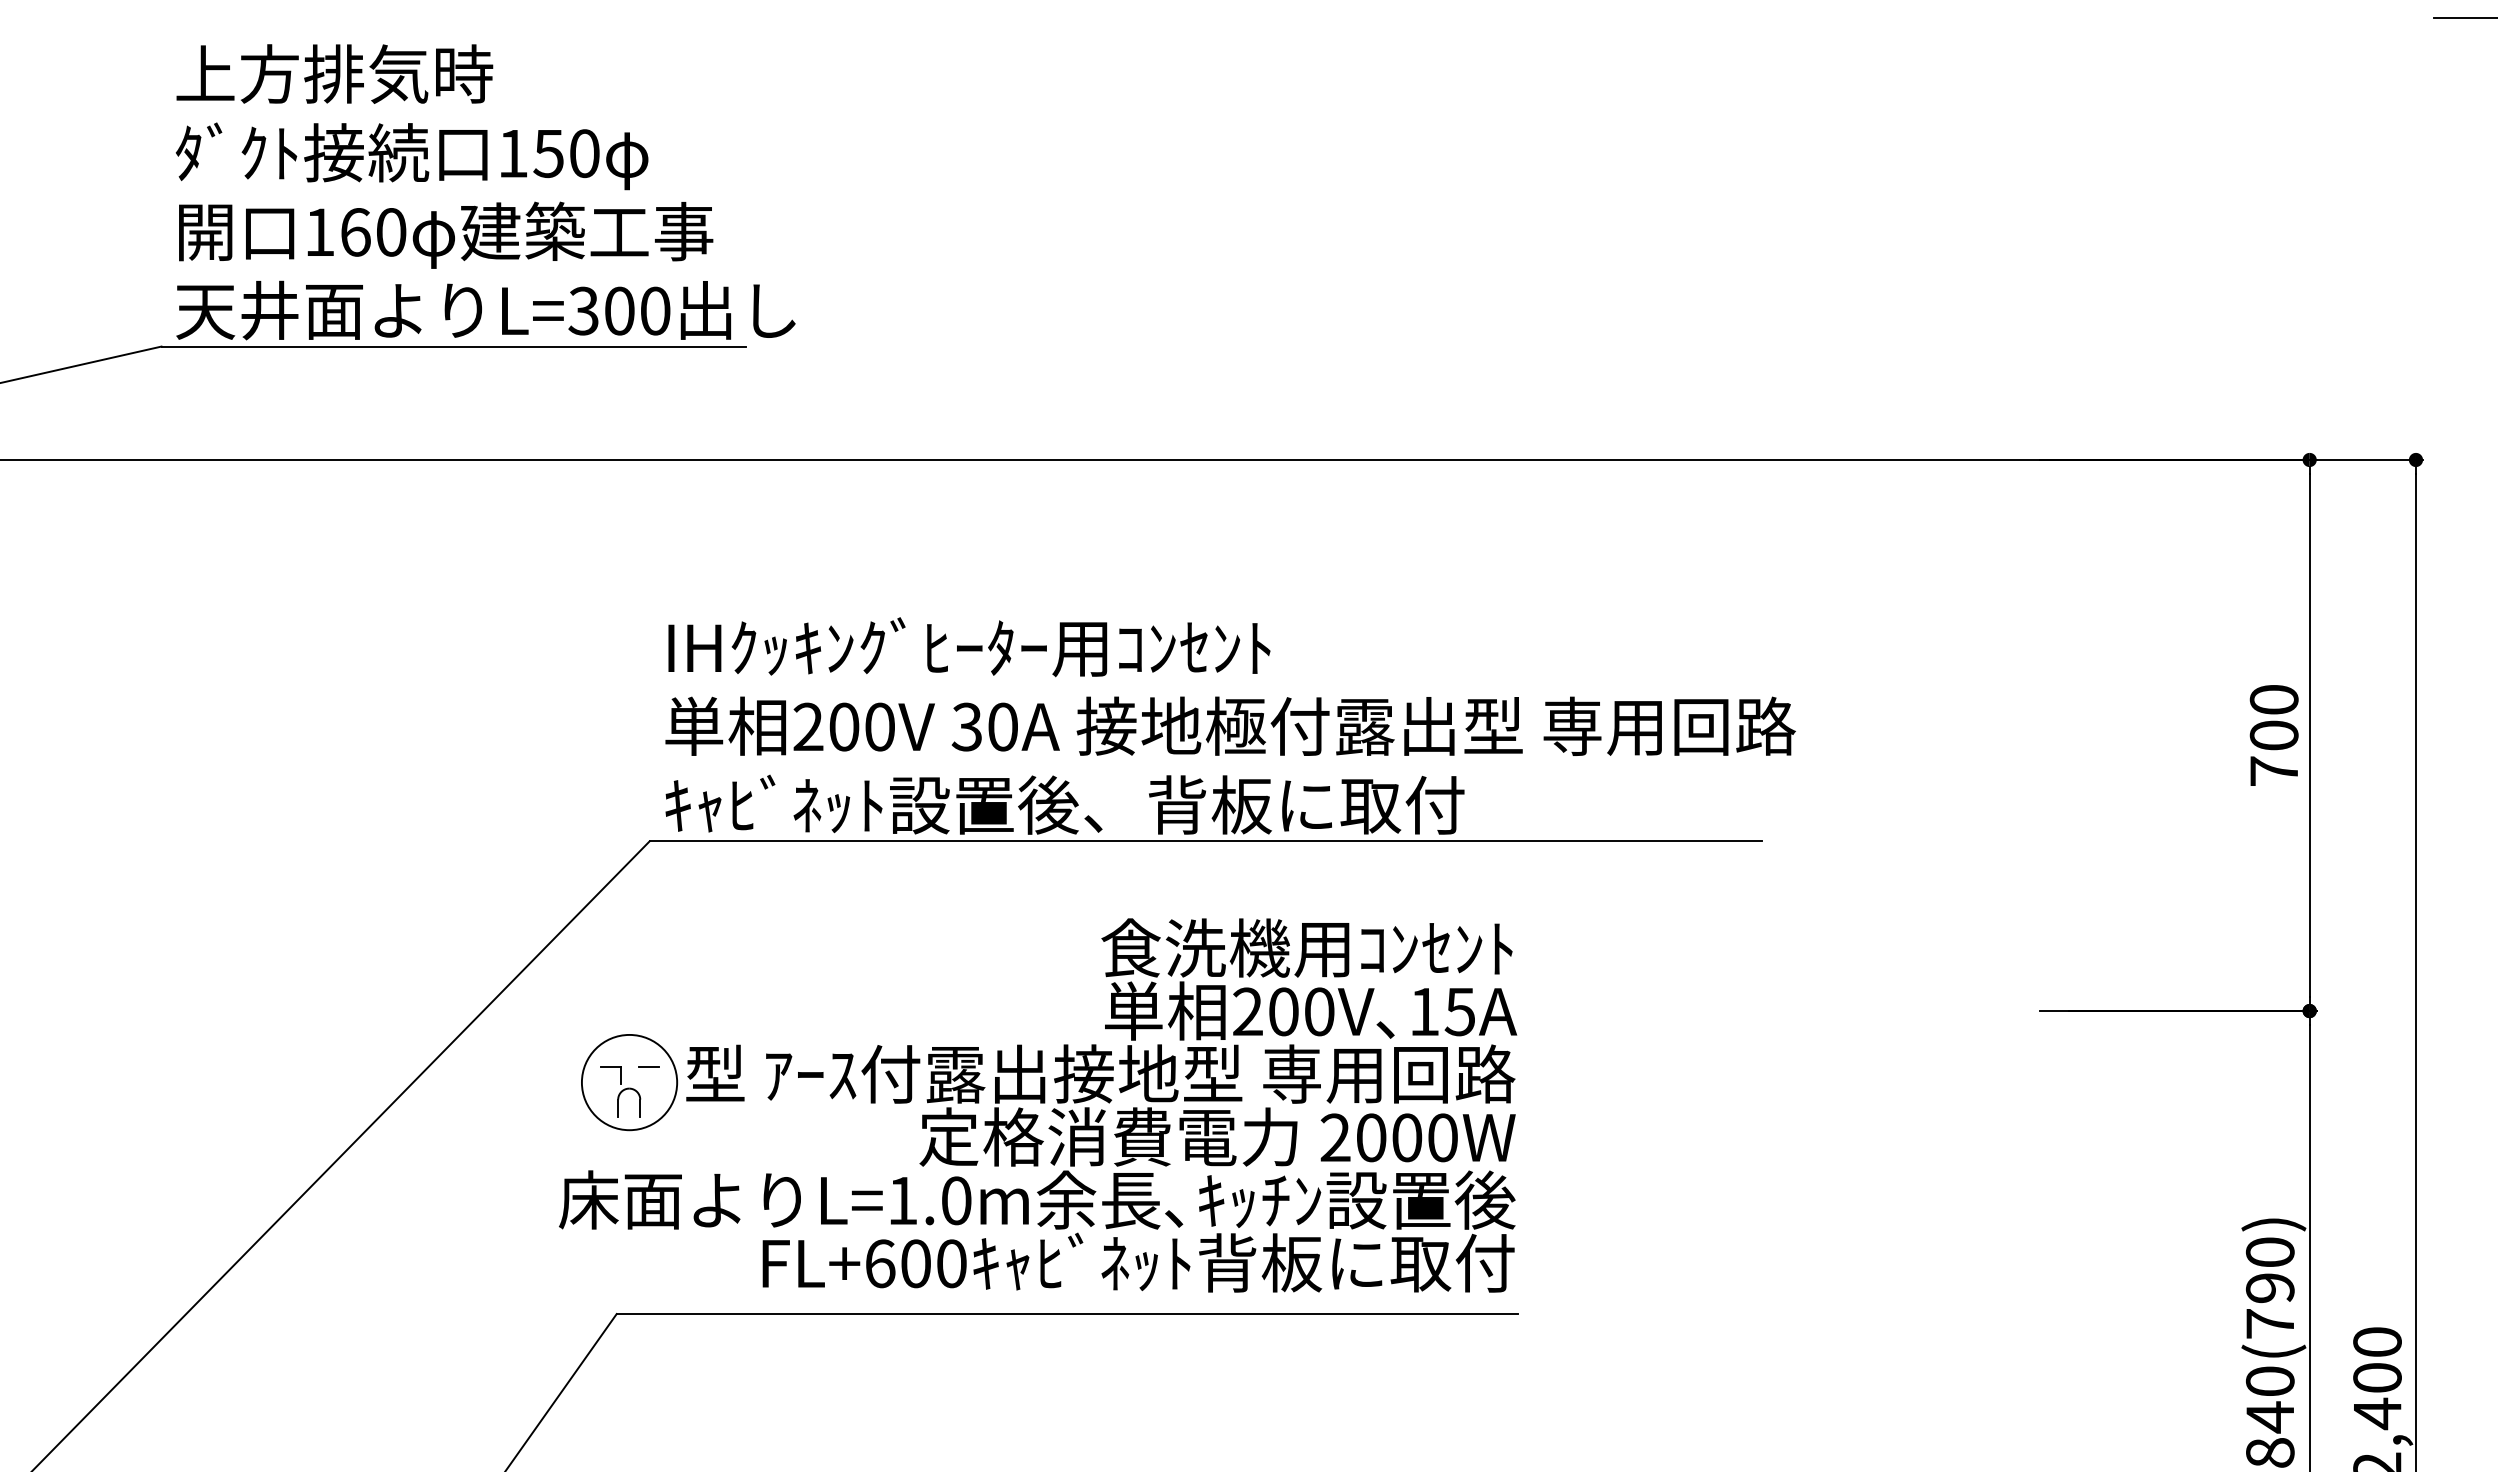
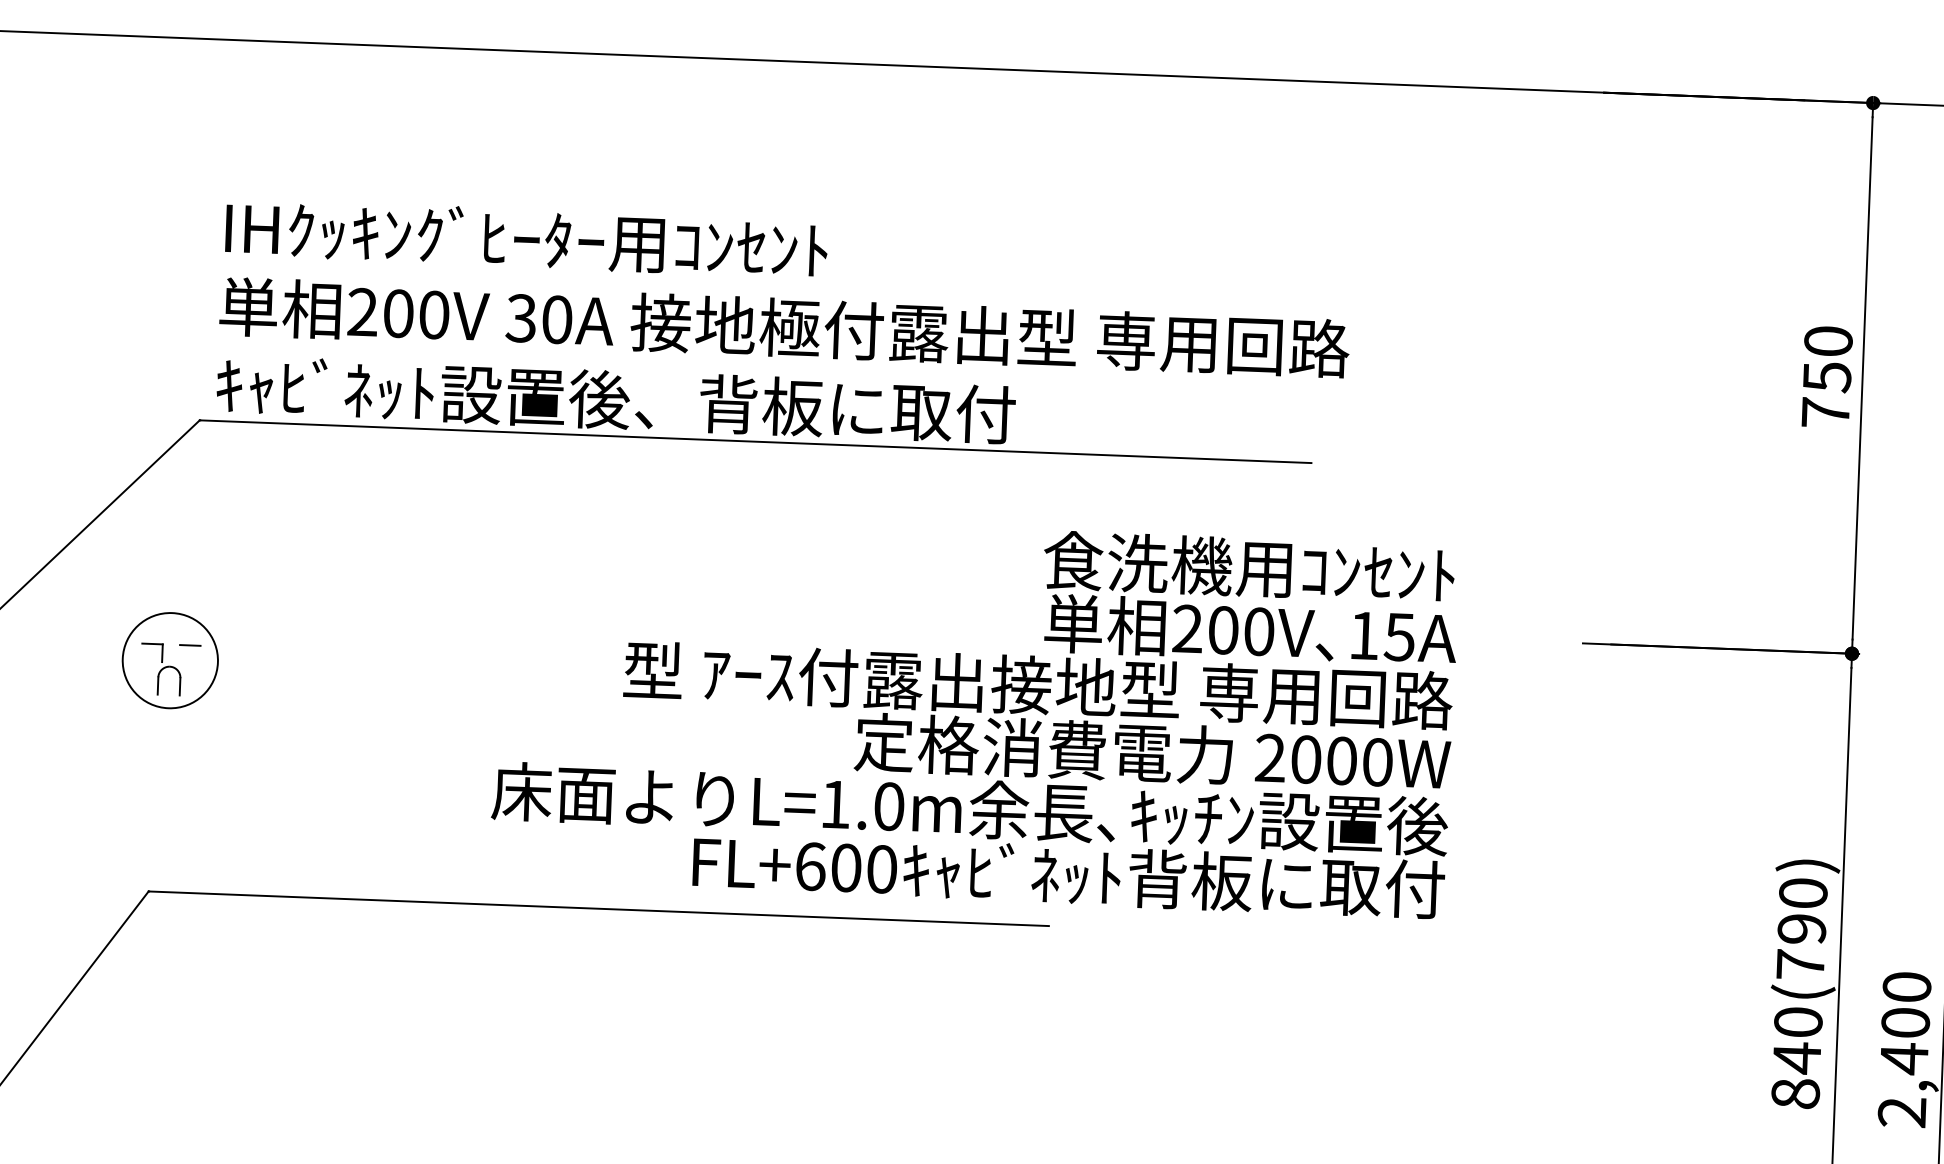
text: (2273, 735) -> (1826, 376), 700 -> 750
text: (1038, 1105) -> (974, 714), moved

